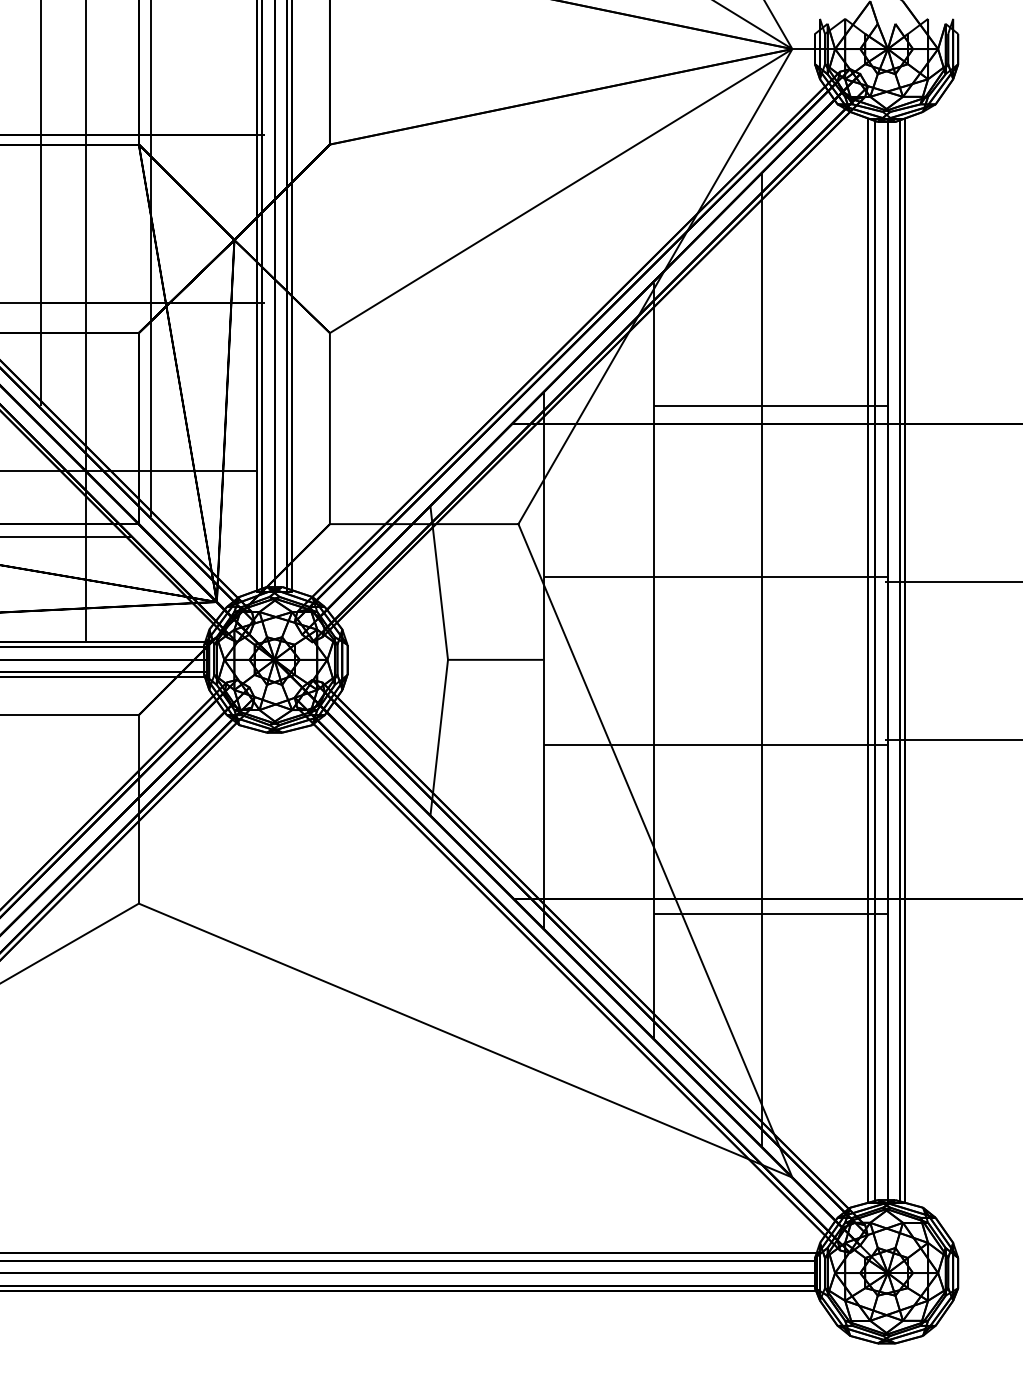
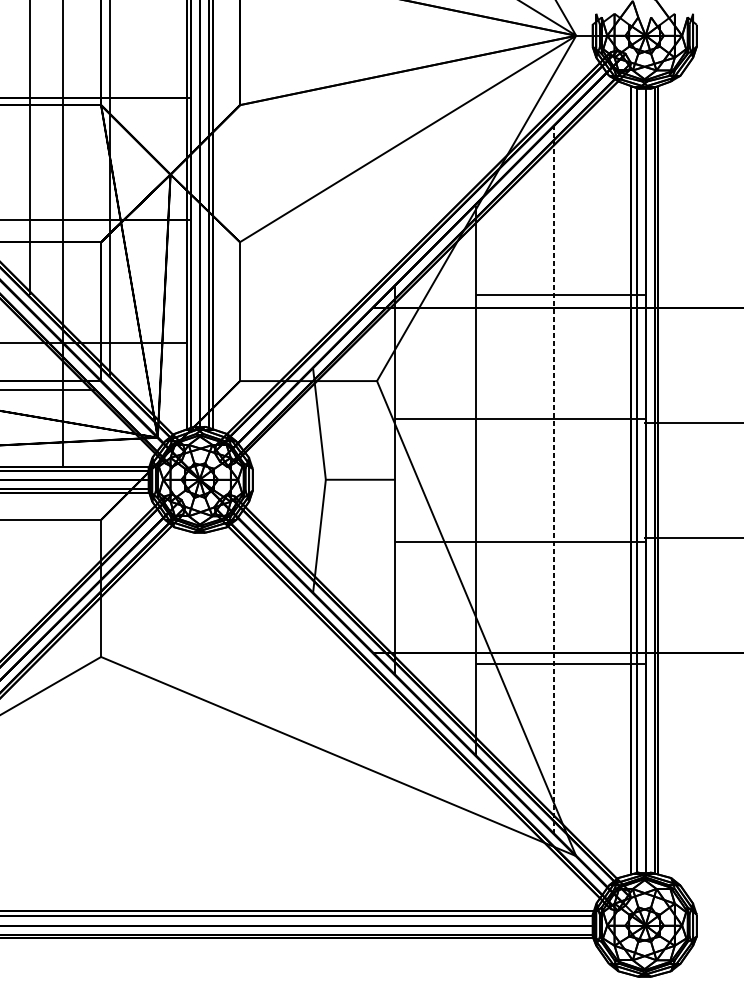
line: (762, 659) -> (554, 479), solid -> dashed

